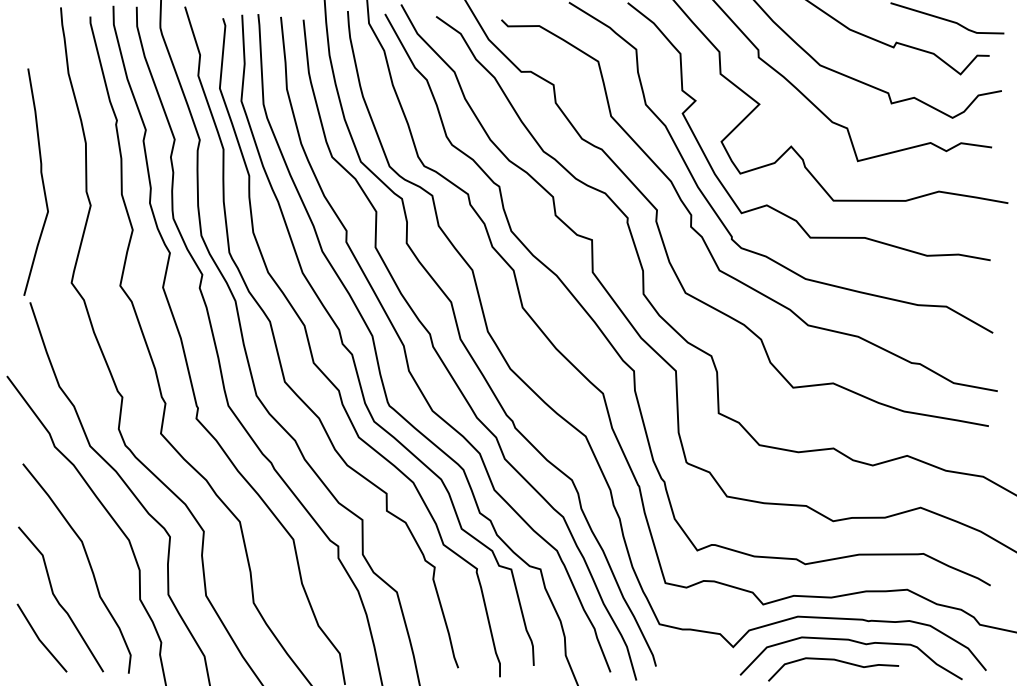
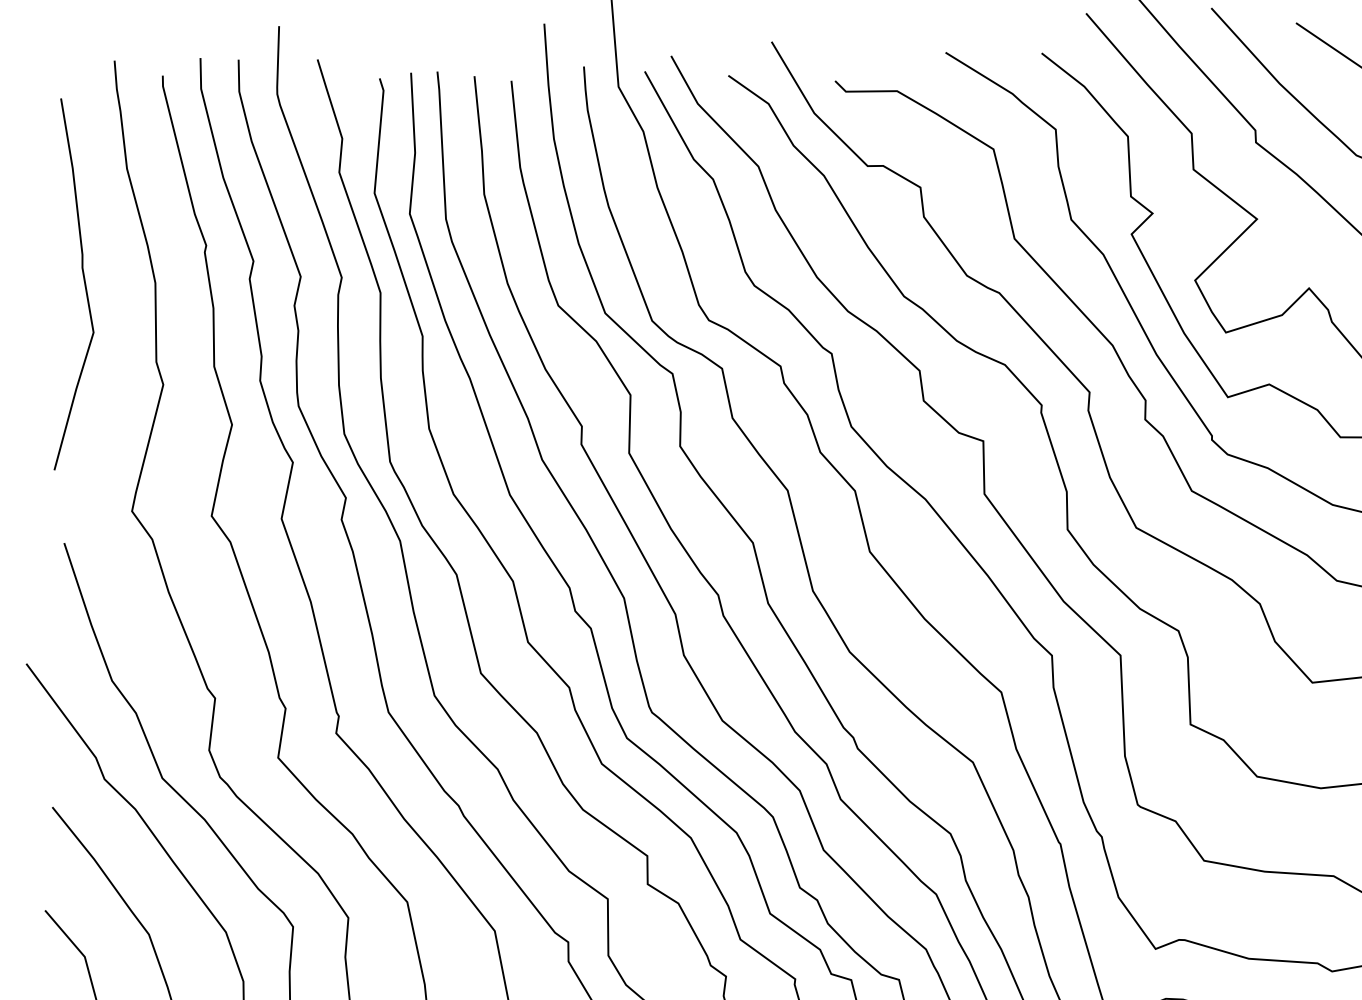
curve: (41, 180) -> (82, 281), moved

